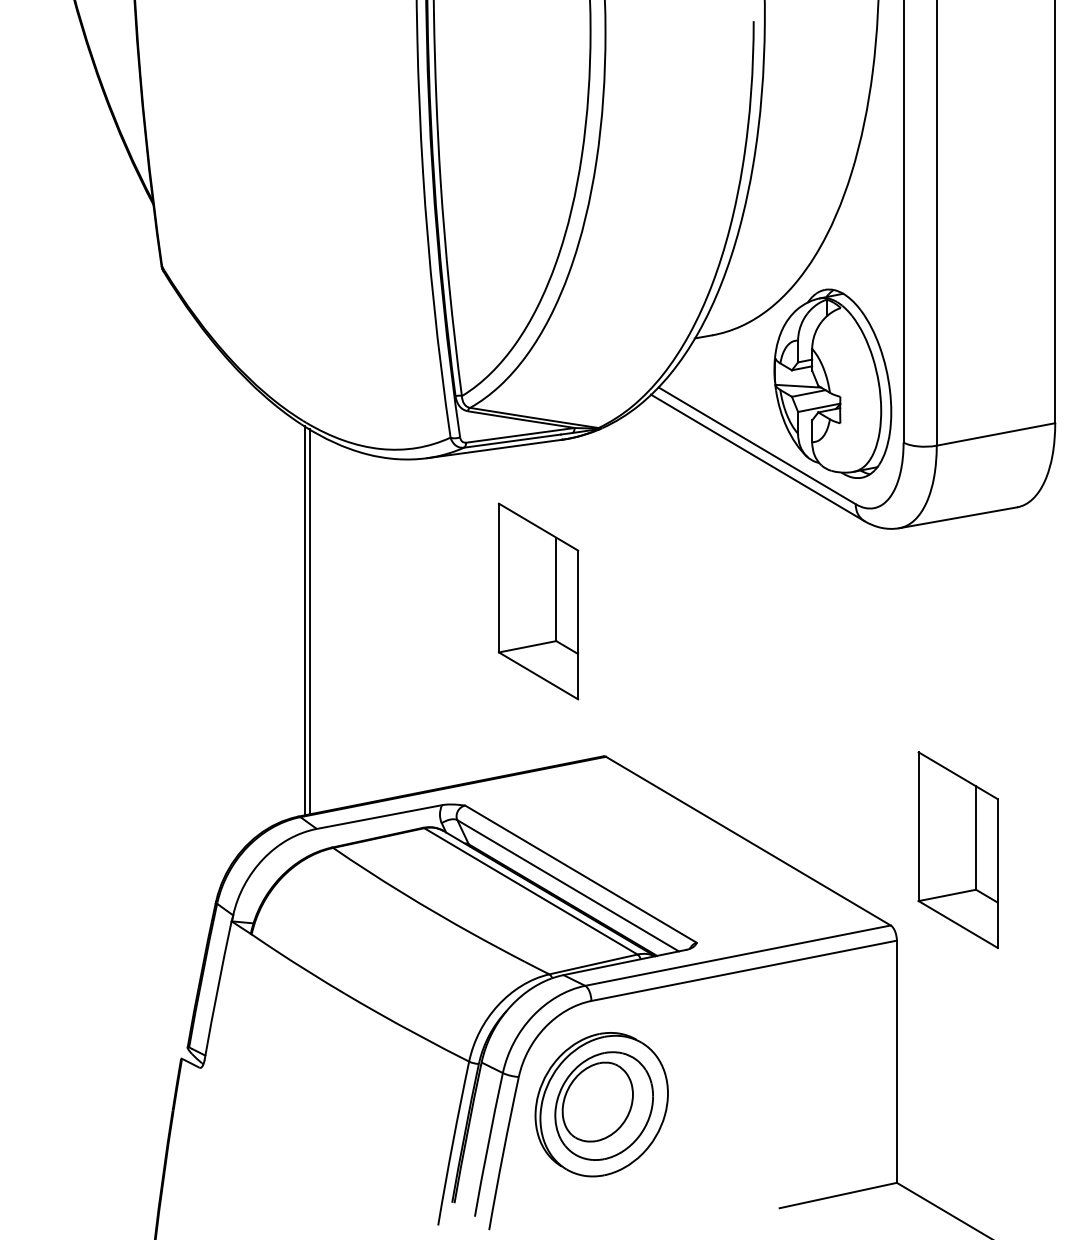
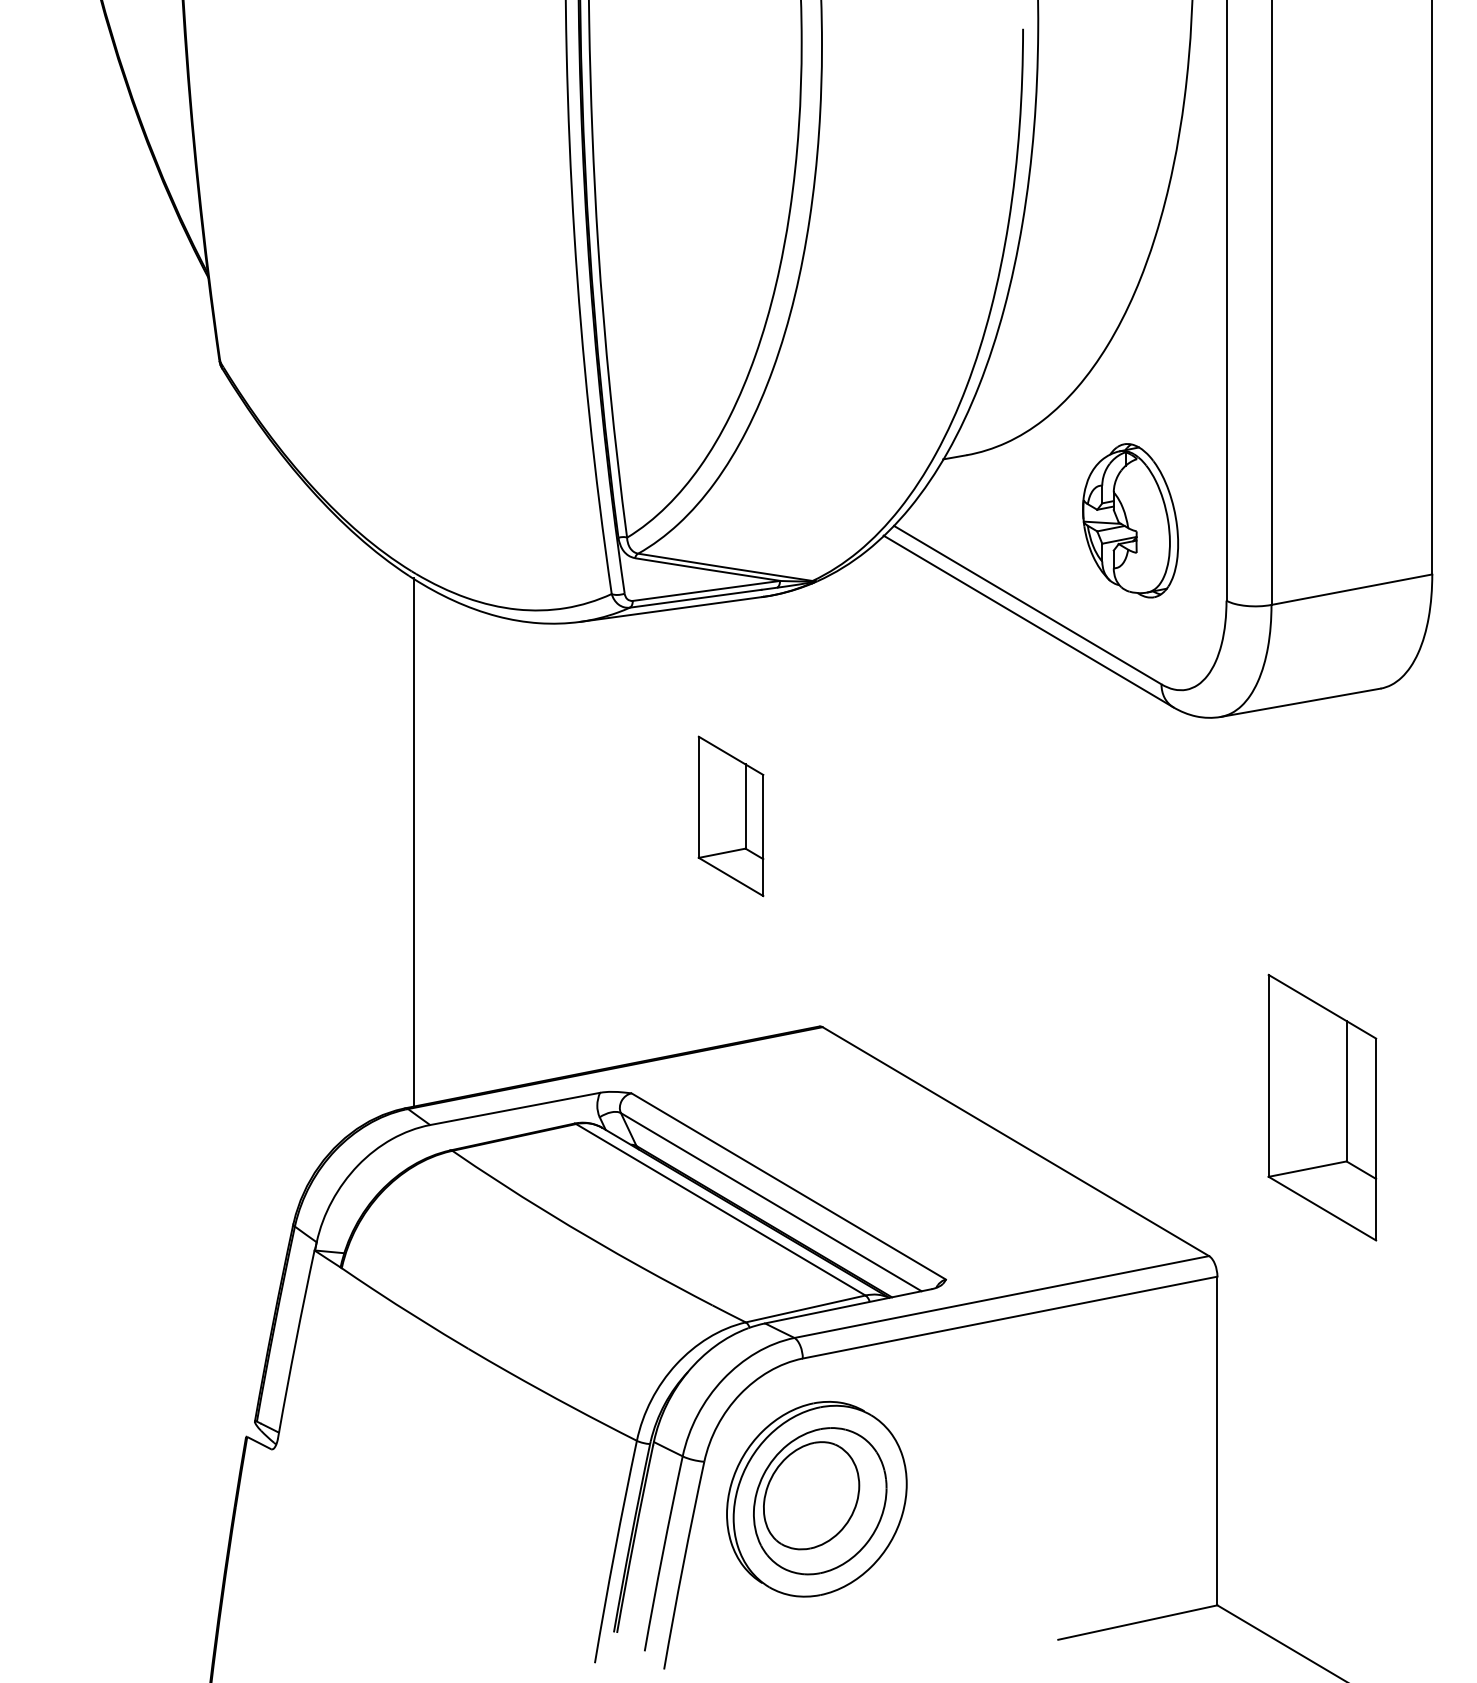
part: (832, 383) -> (1130, 520), size x0.6
part: (538, 601) -> (731, 816), size x0.6
line: (309, 621) -> (420, 843), removed
part: (957, 849) -> (1321, 1106), moved

